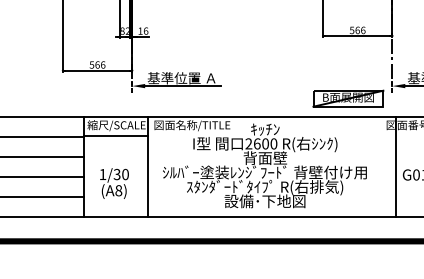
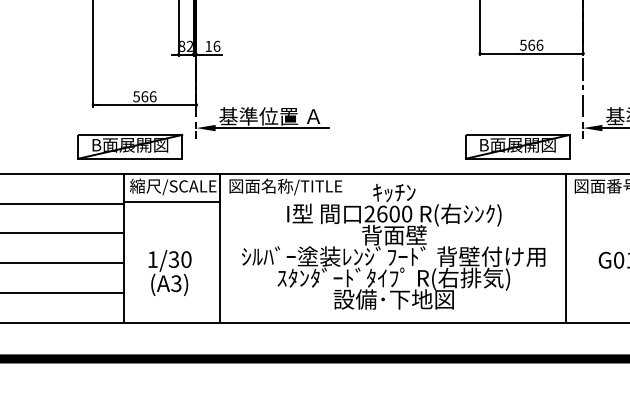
part: (87, 98) -> (129, 146), added
line: (395, 166) -> (565, 247), moved
text: (118, 190) -> (175, 283), (A8) -> (A3)

